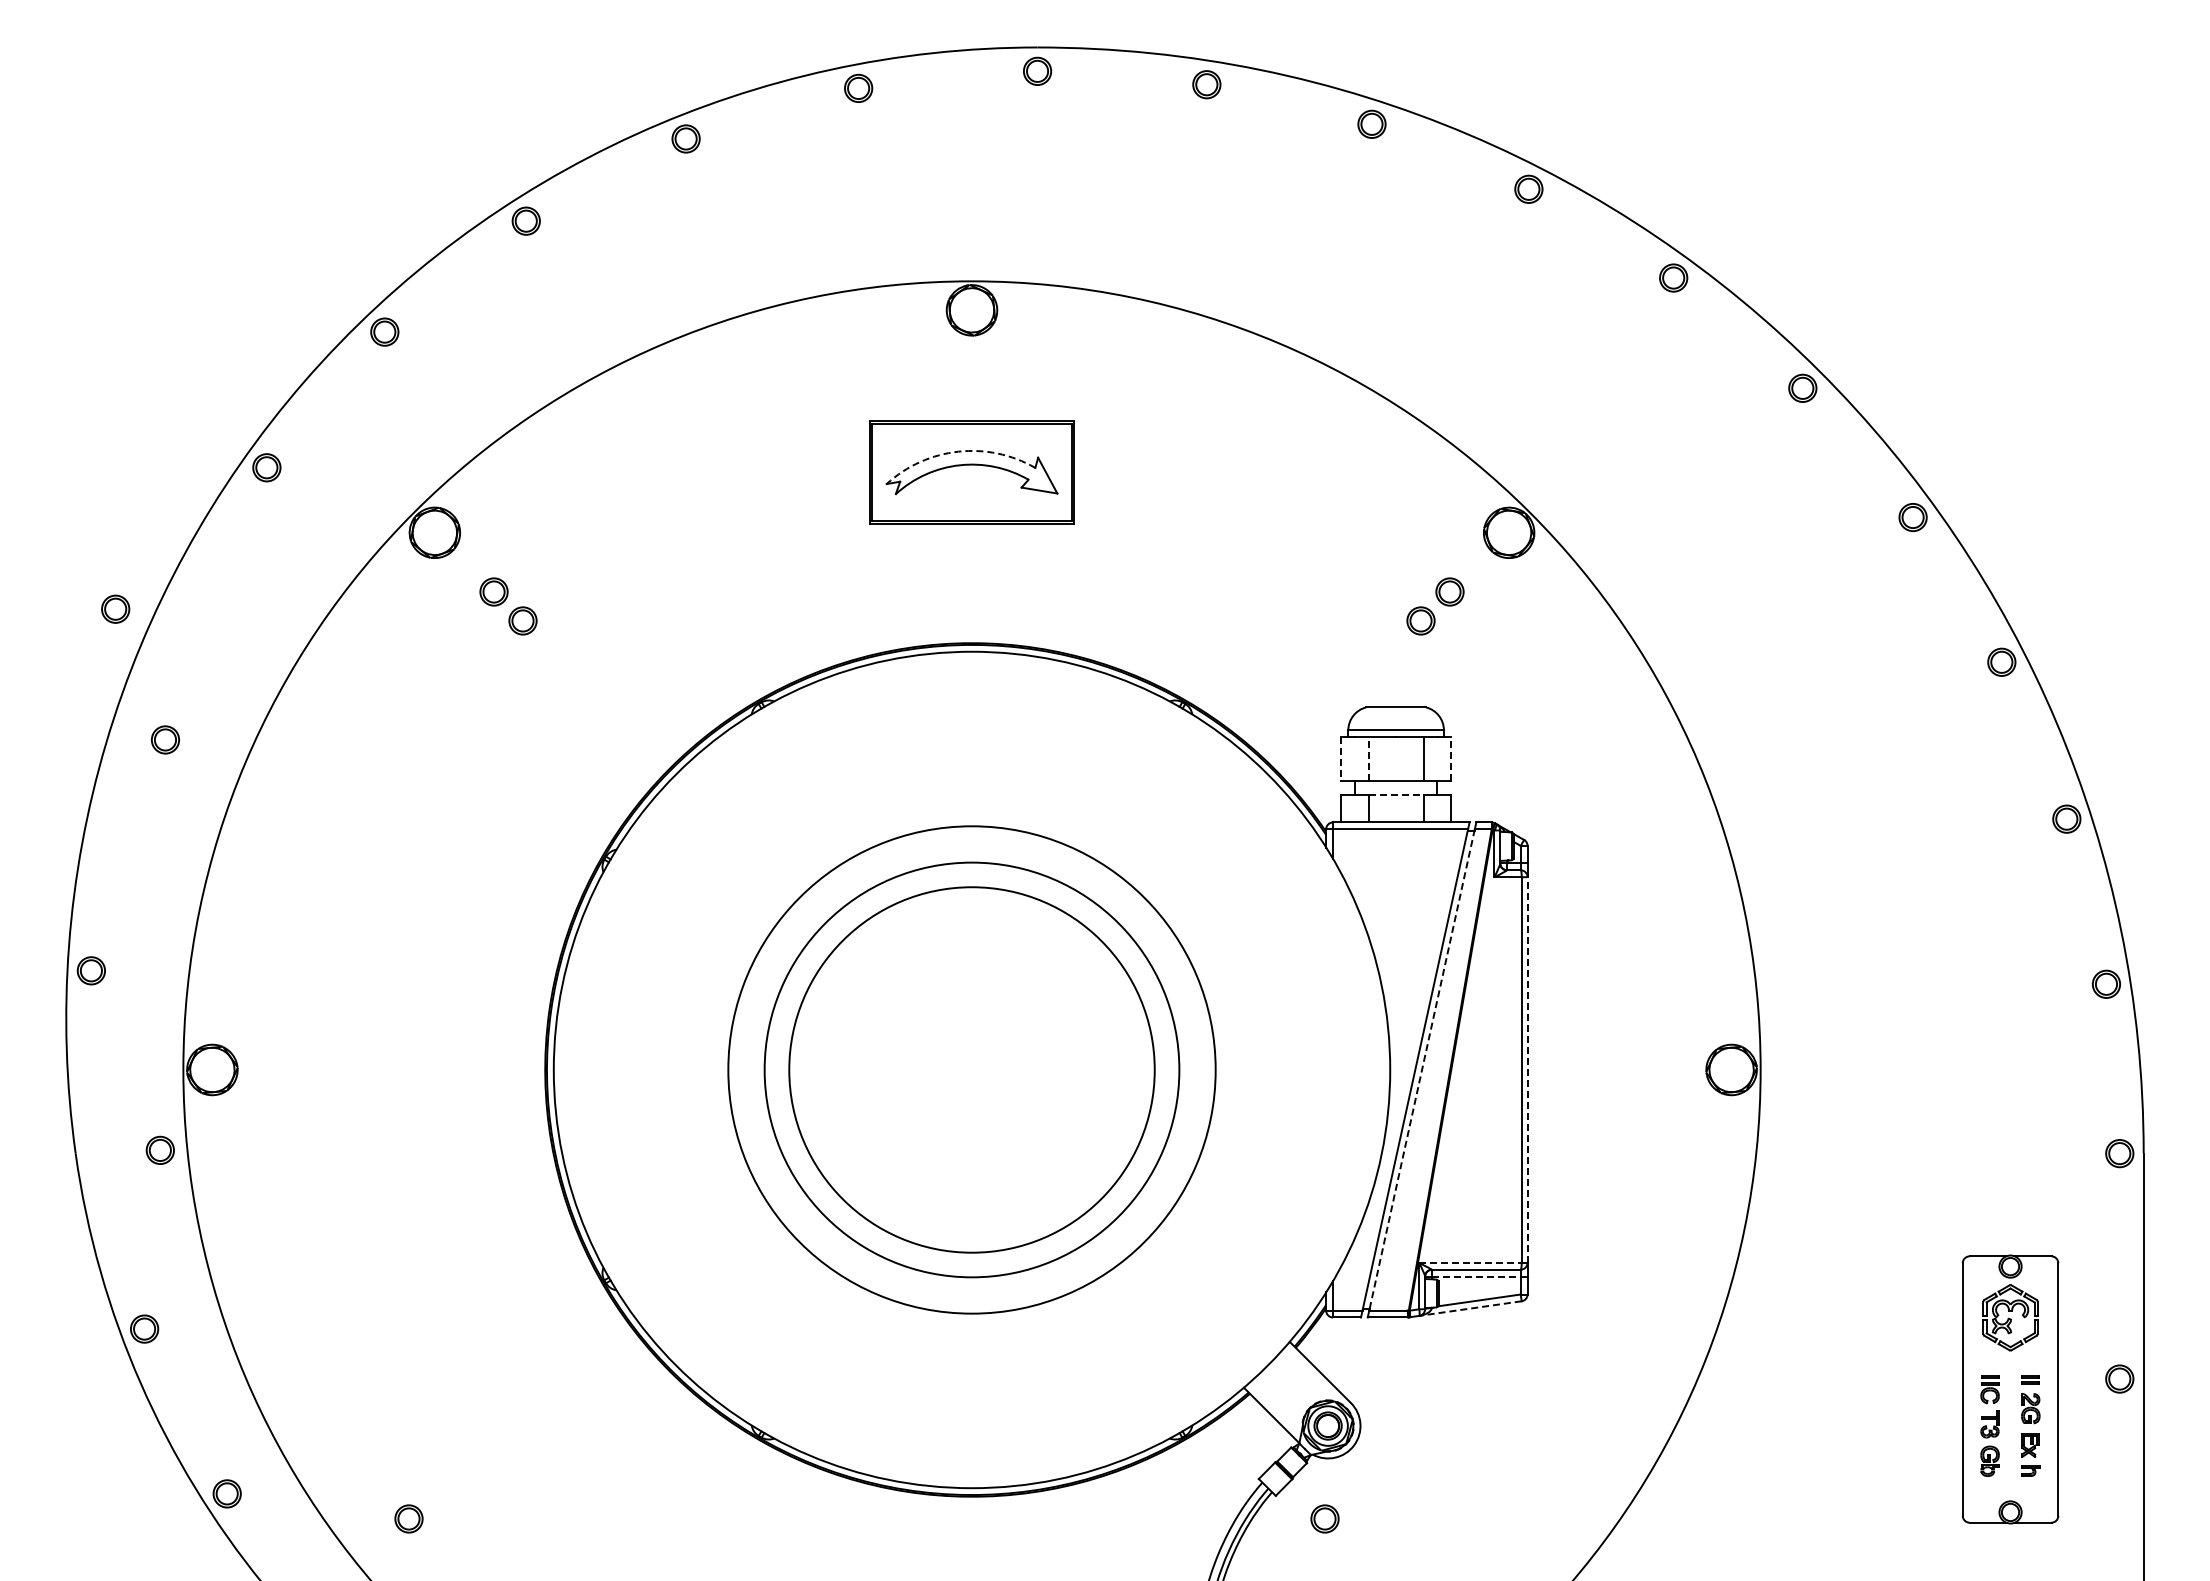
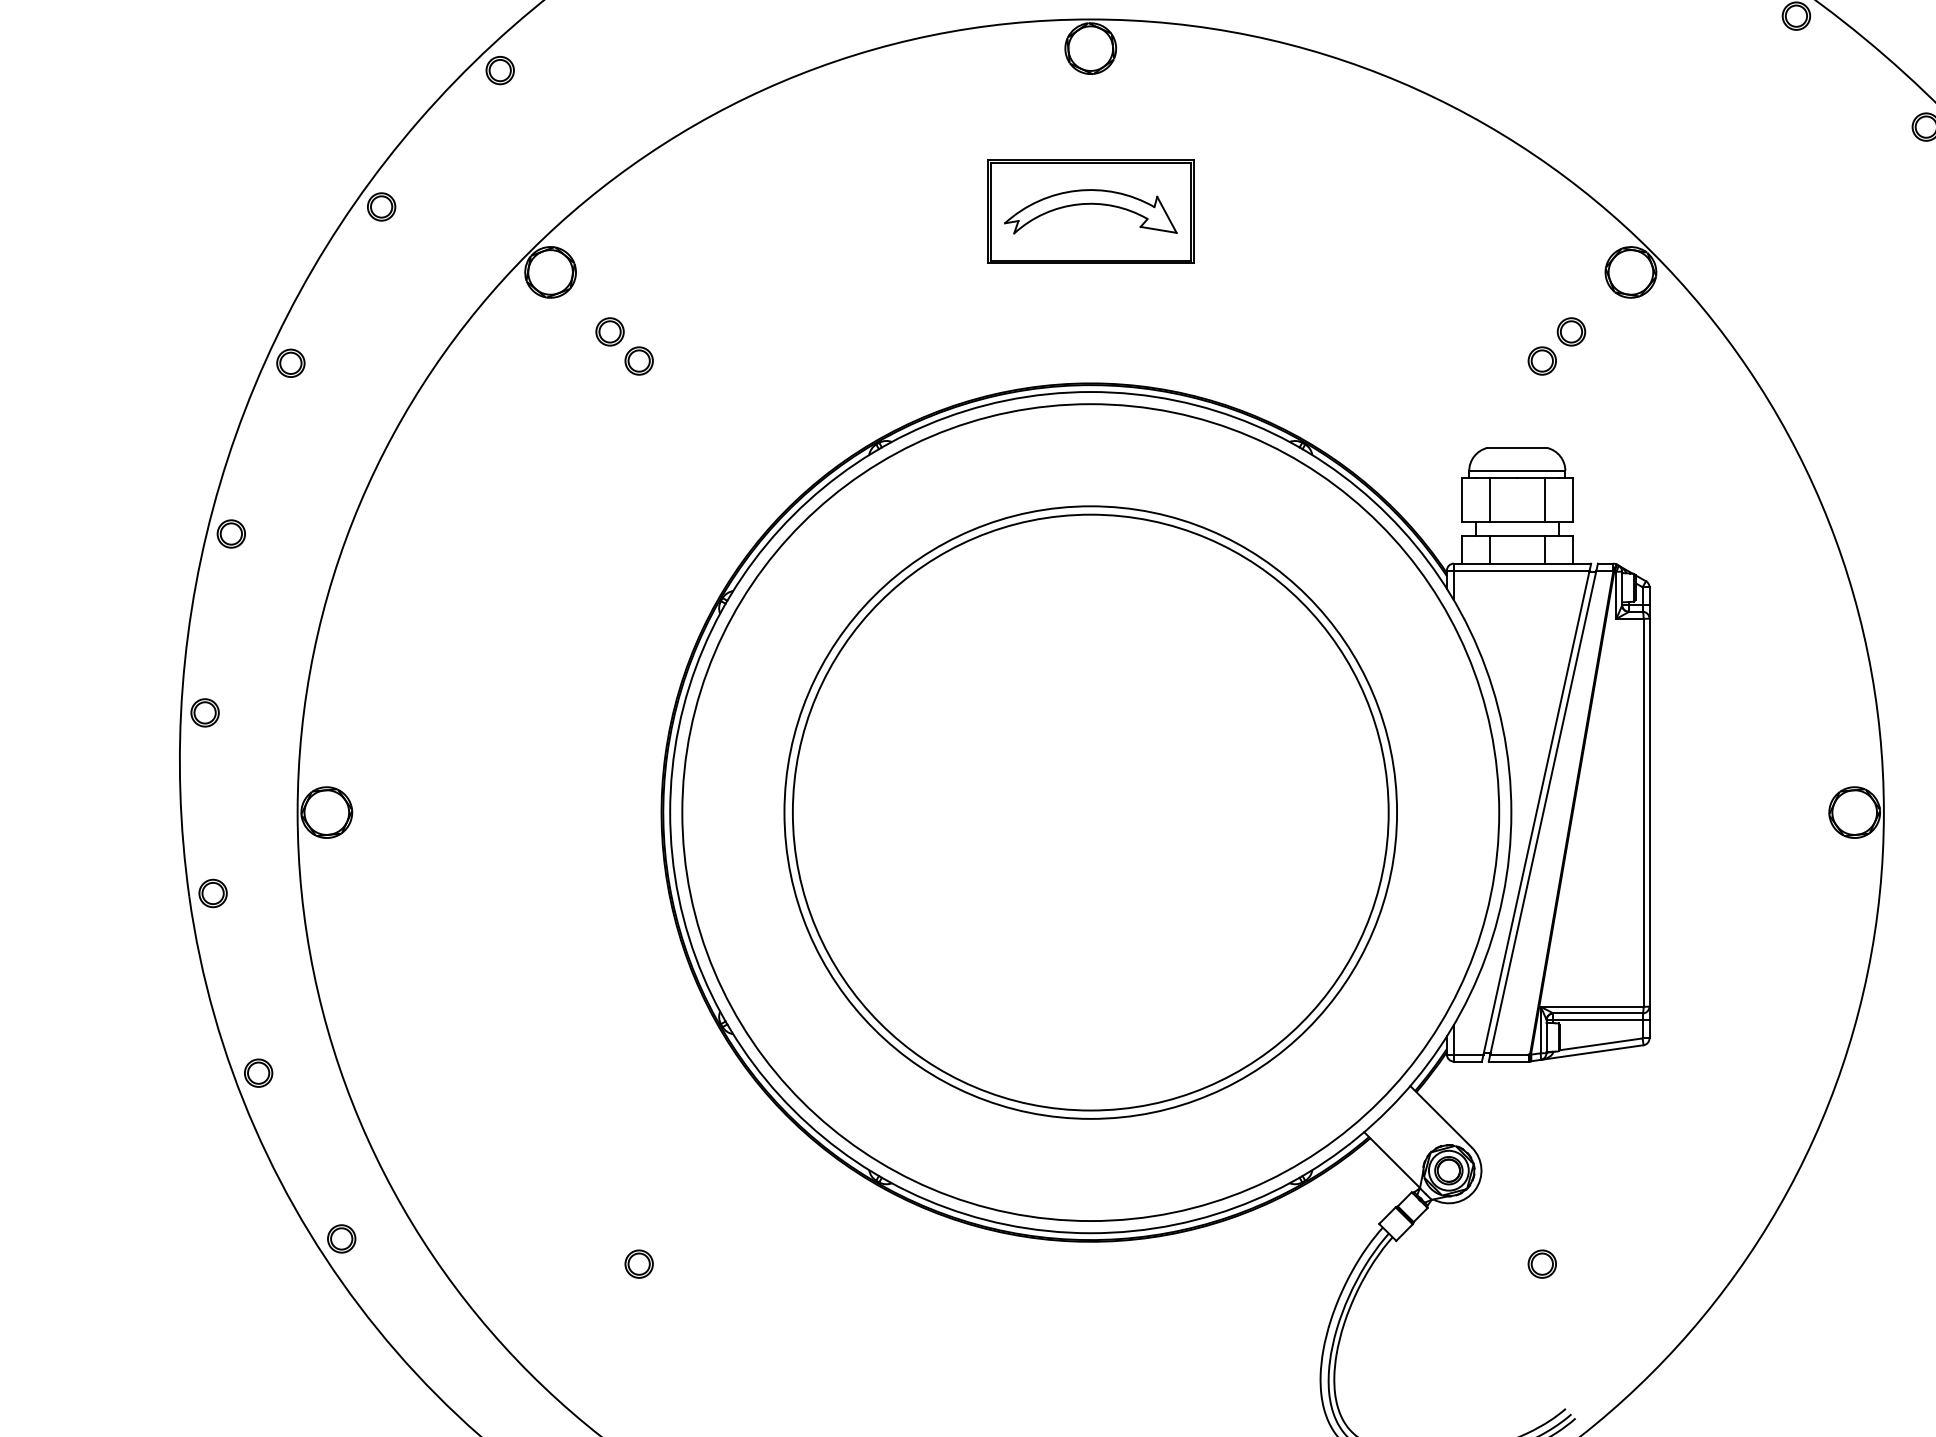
arc: (958, 451) -> (1077, 190), dashed -> solid
part: (115, 608) -> (290, 362), moved
part: (165, 739) -> (231, 533), moved
line: (1368, 758) -> (1489, 499), dashed -> solid
line: (1451, 758) -> (1572, 499), dashed -> solid
line: (1340, 759) -> (1461, 500), dashed -> solid
line: (1396, 795) -> (1517, 536), dashed -> solid
circle: (971, 1069) -> (1090, 812), size x1.43
circle: (971, 1069) -> (1090, 812), size x1.67
circle: (971, 1069) -> (1090, 812), size x1.67
line: (1527, 1069) -> (1649, 812), dashed -> solid
line: (1421, 1070) -> (1542, 813), dashed -> solid
part: (159, 1149) -> (212, 892), moved
line: (1471, 1263) -> (1593, 1007), dashed -> solid
line: (1476, 1276) -> (1598, 1020), dashed -> solid
line: (1470, 1308) -> (1592, 1052), dashed -> solid
part: (408, 1518) -> (638, 1263), moved
part: (1324, 1518) -> (1541, 1263), moved

